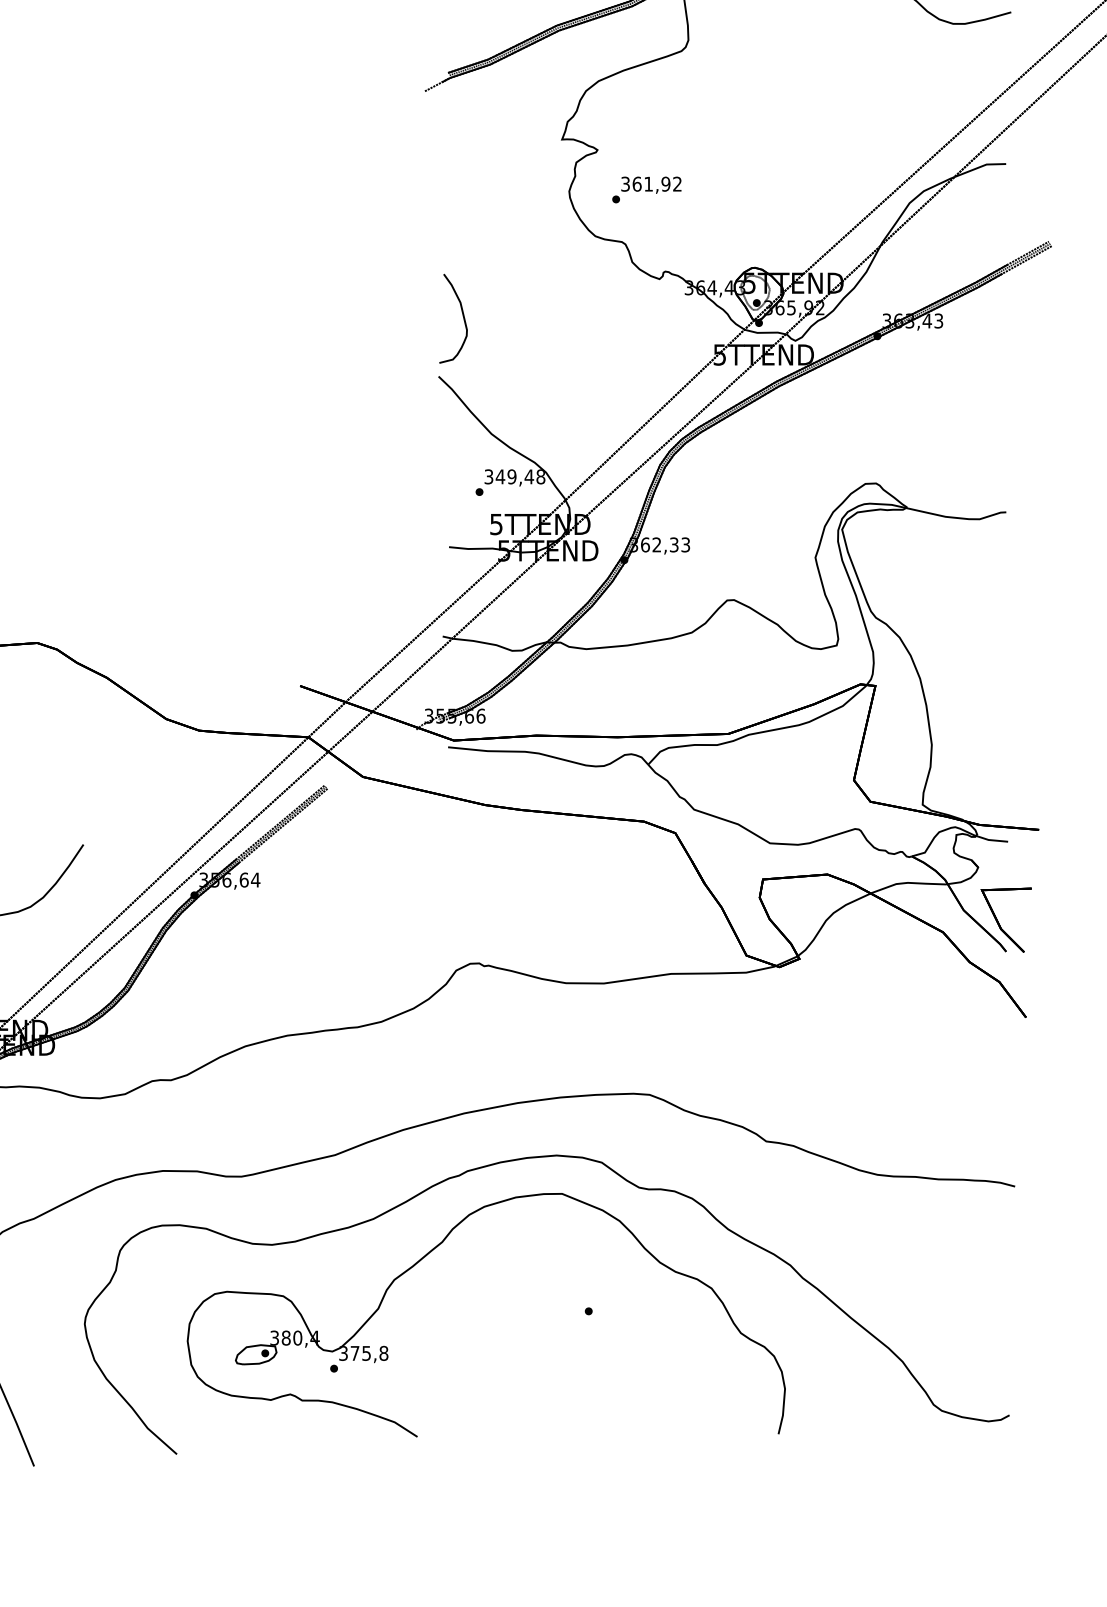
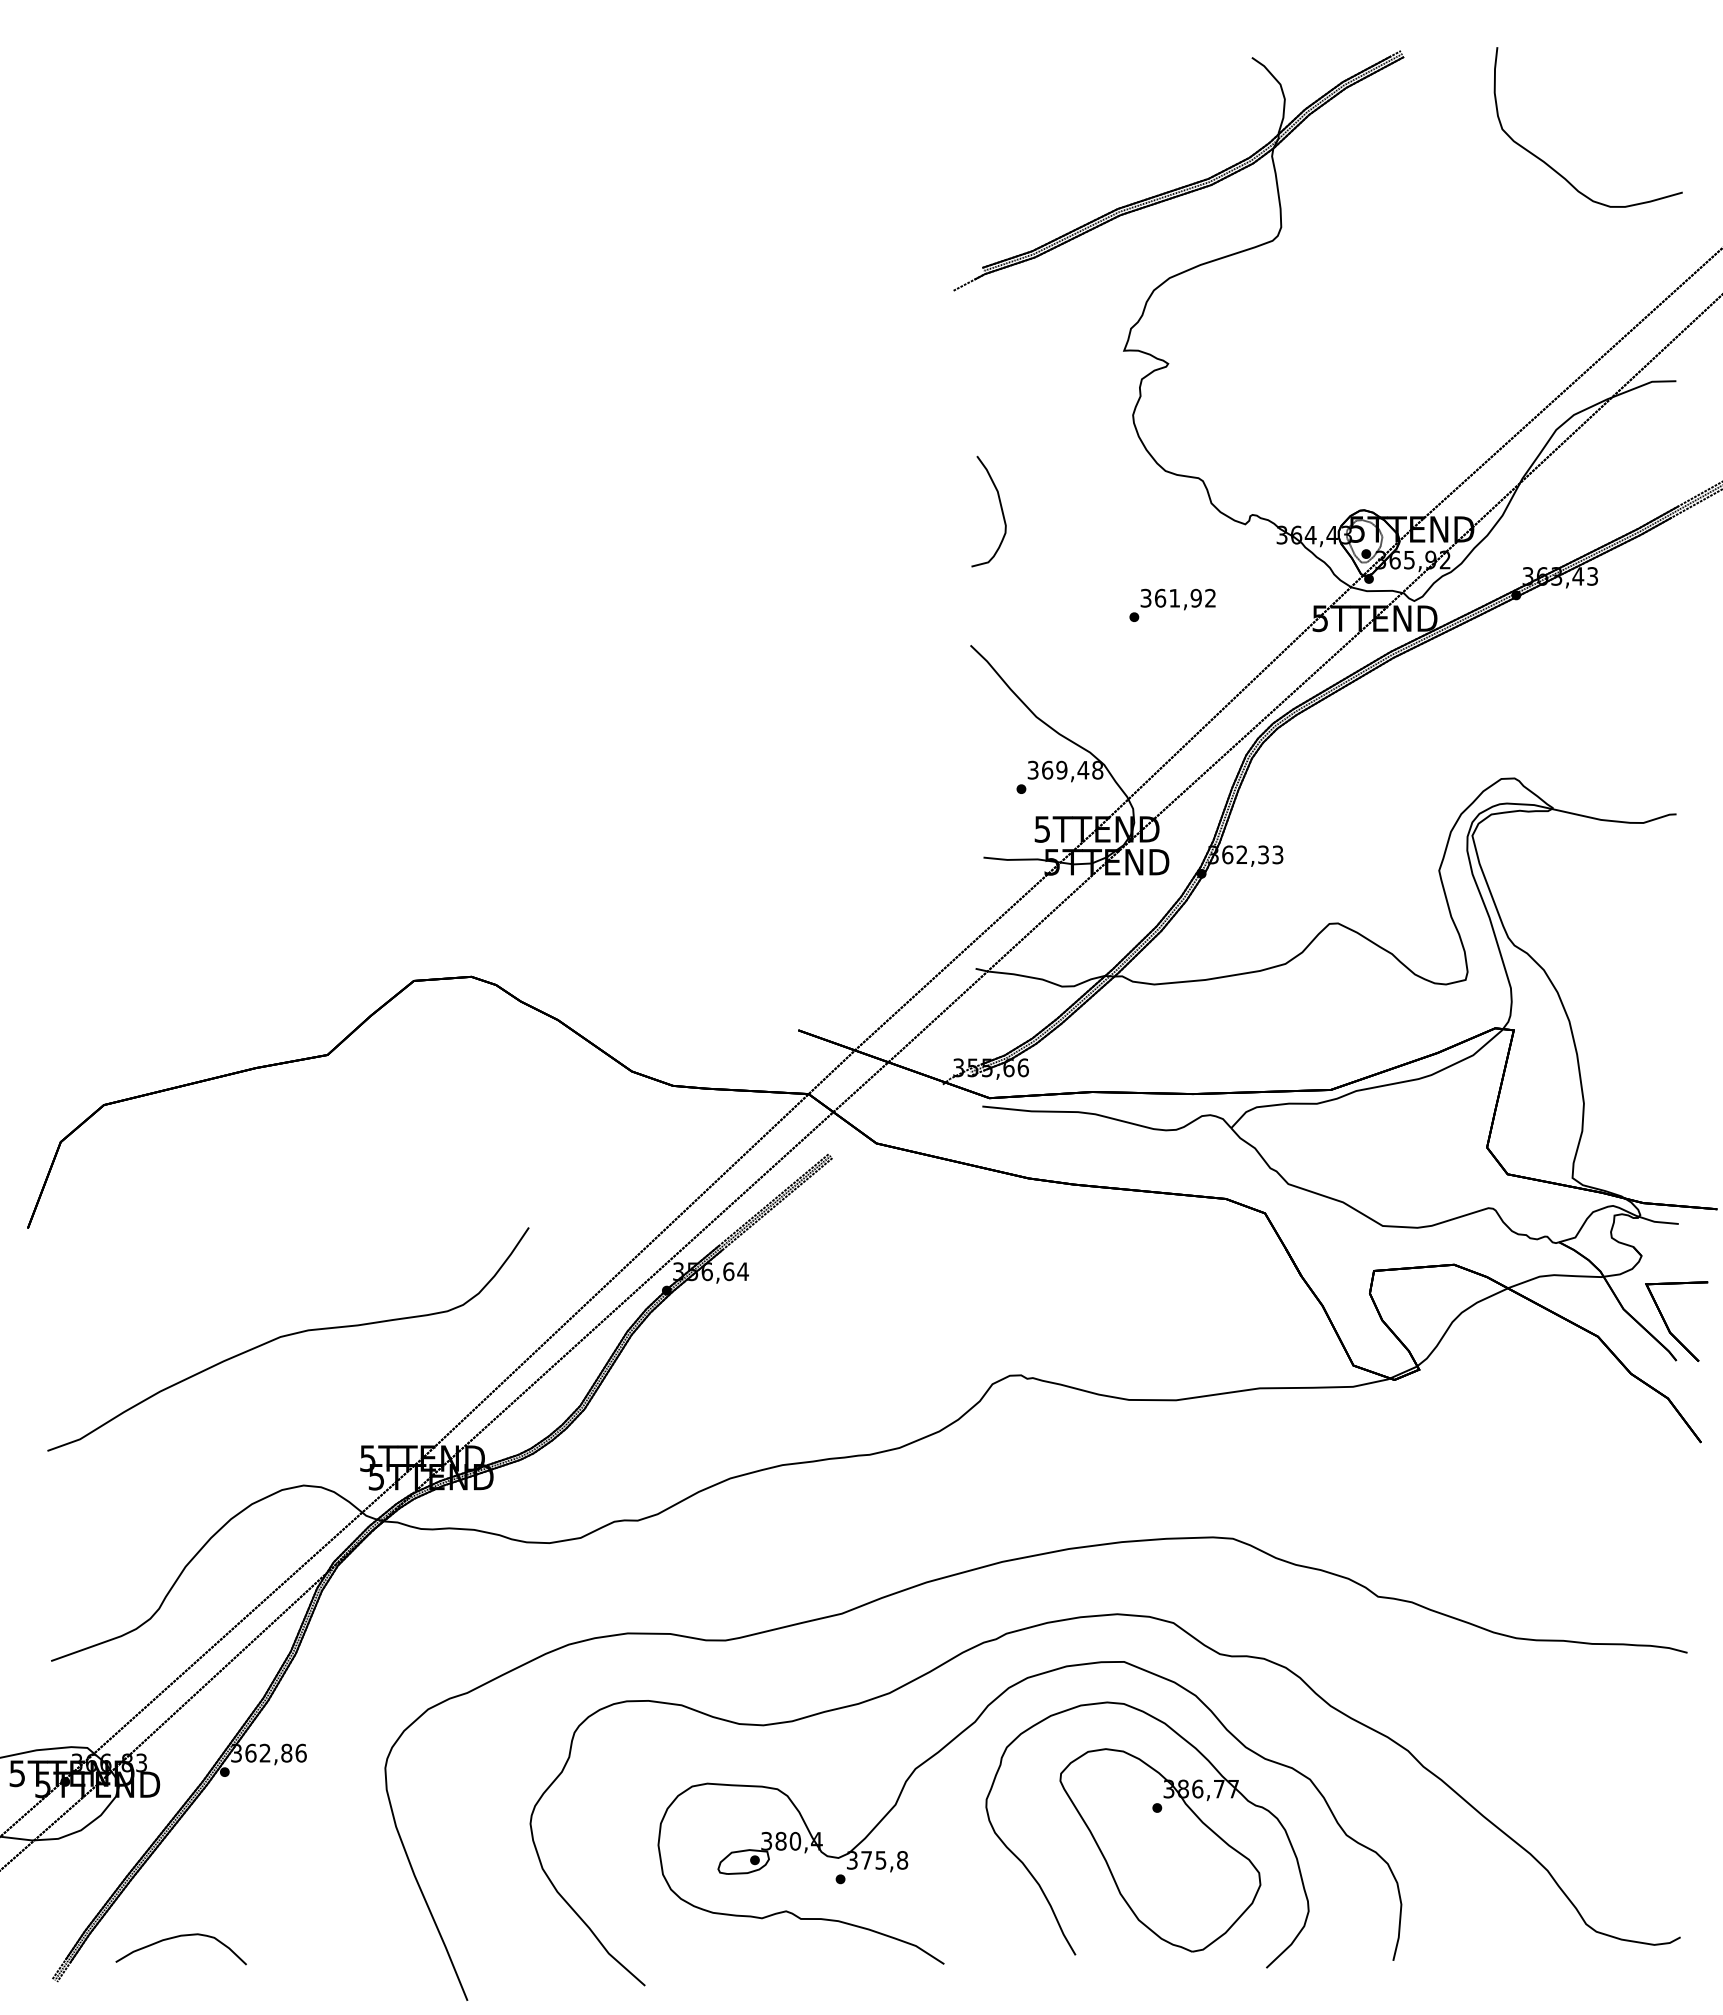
text: (646, 189) -> (1172, 604), moved
curve: (462, 316) -> (1000, 508), moved
text: (500, 476) -> (1047, 769), 349,48 -> 369,48
part: (580, 1332) -> (1147, 1834), added

